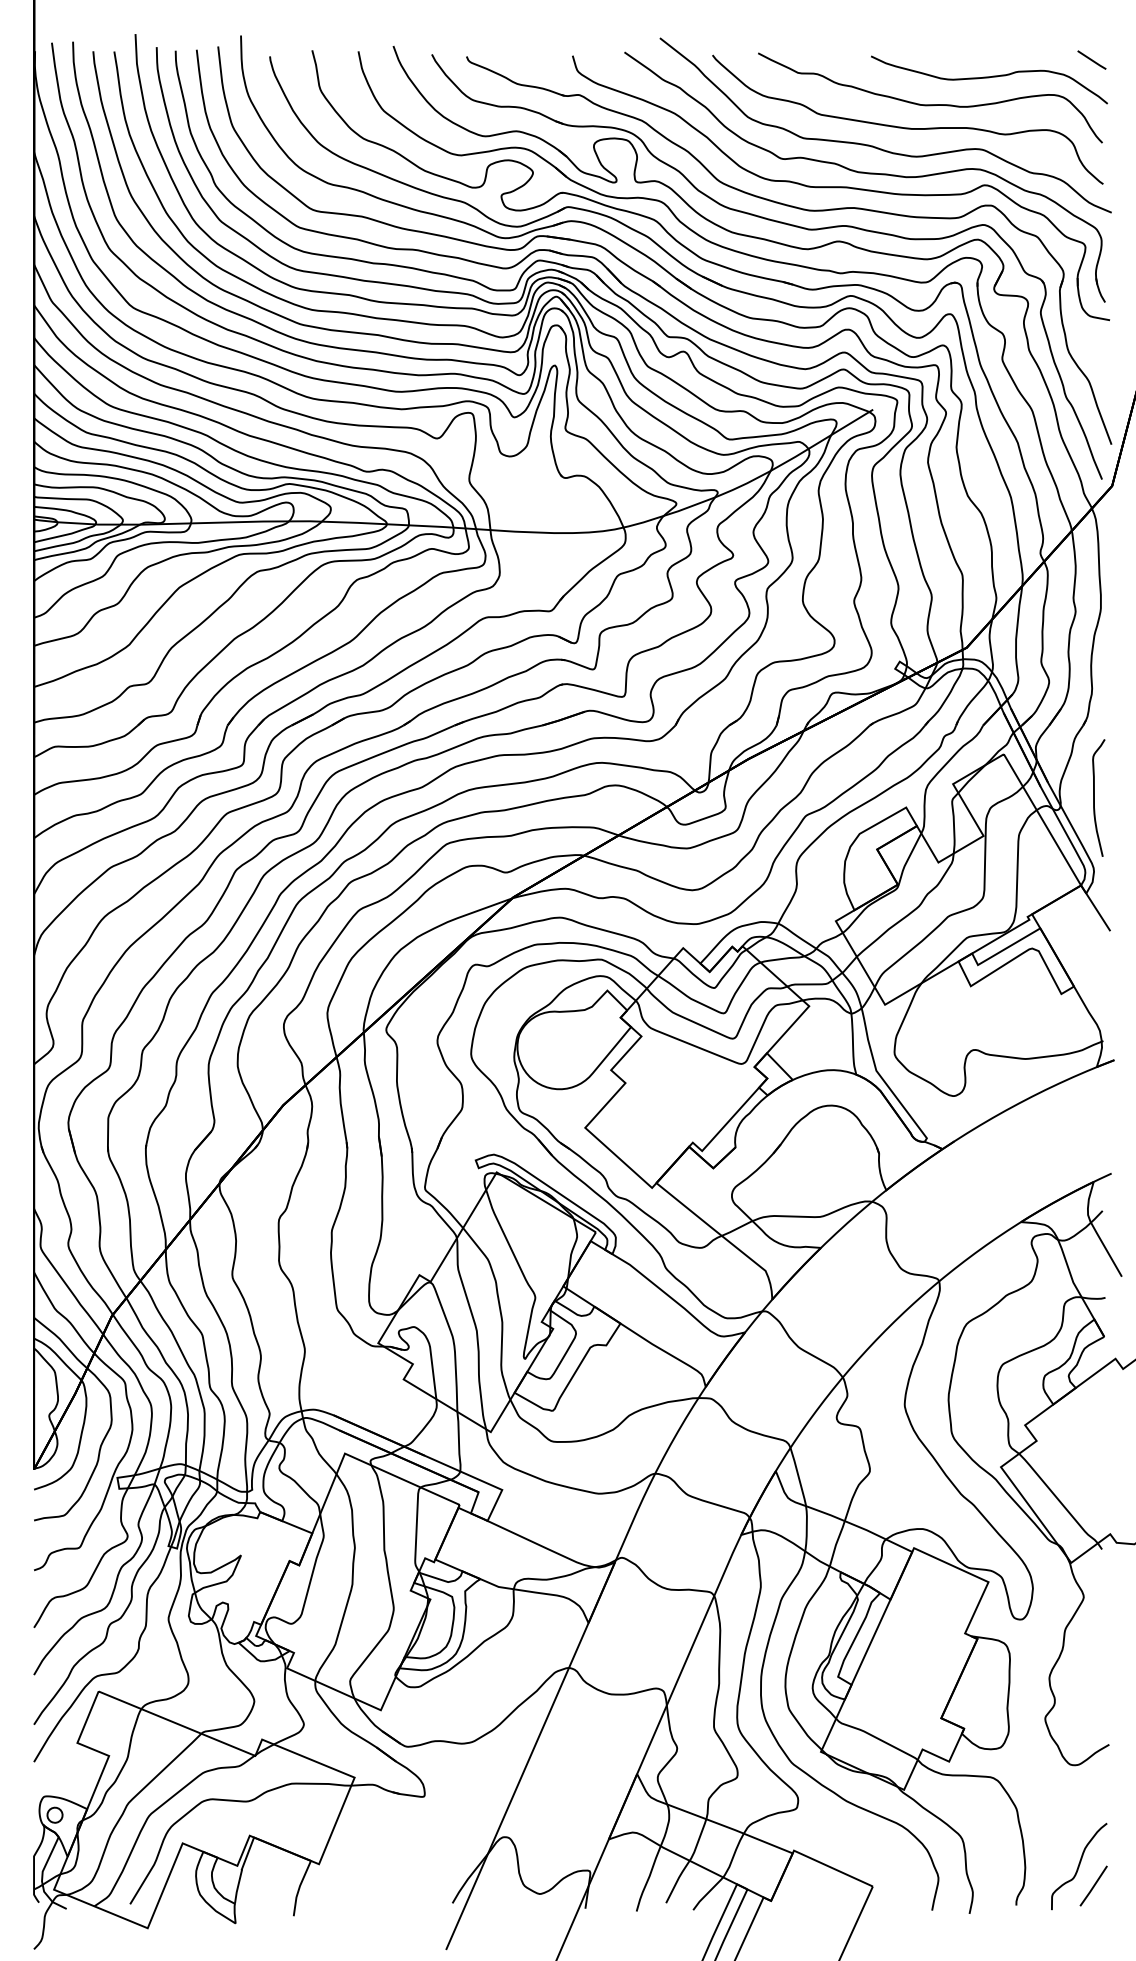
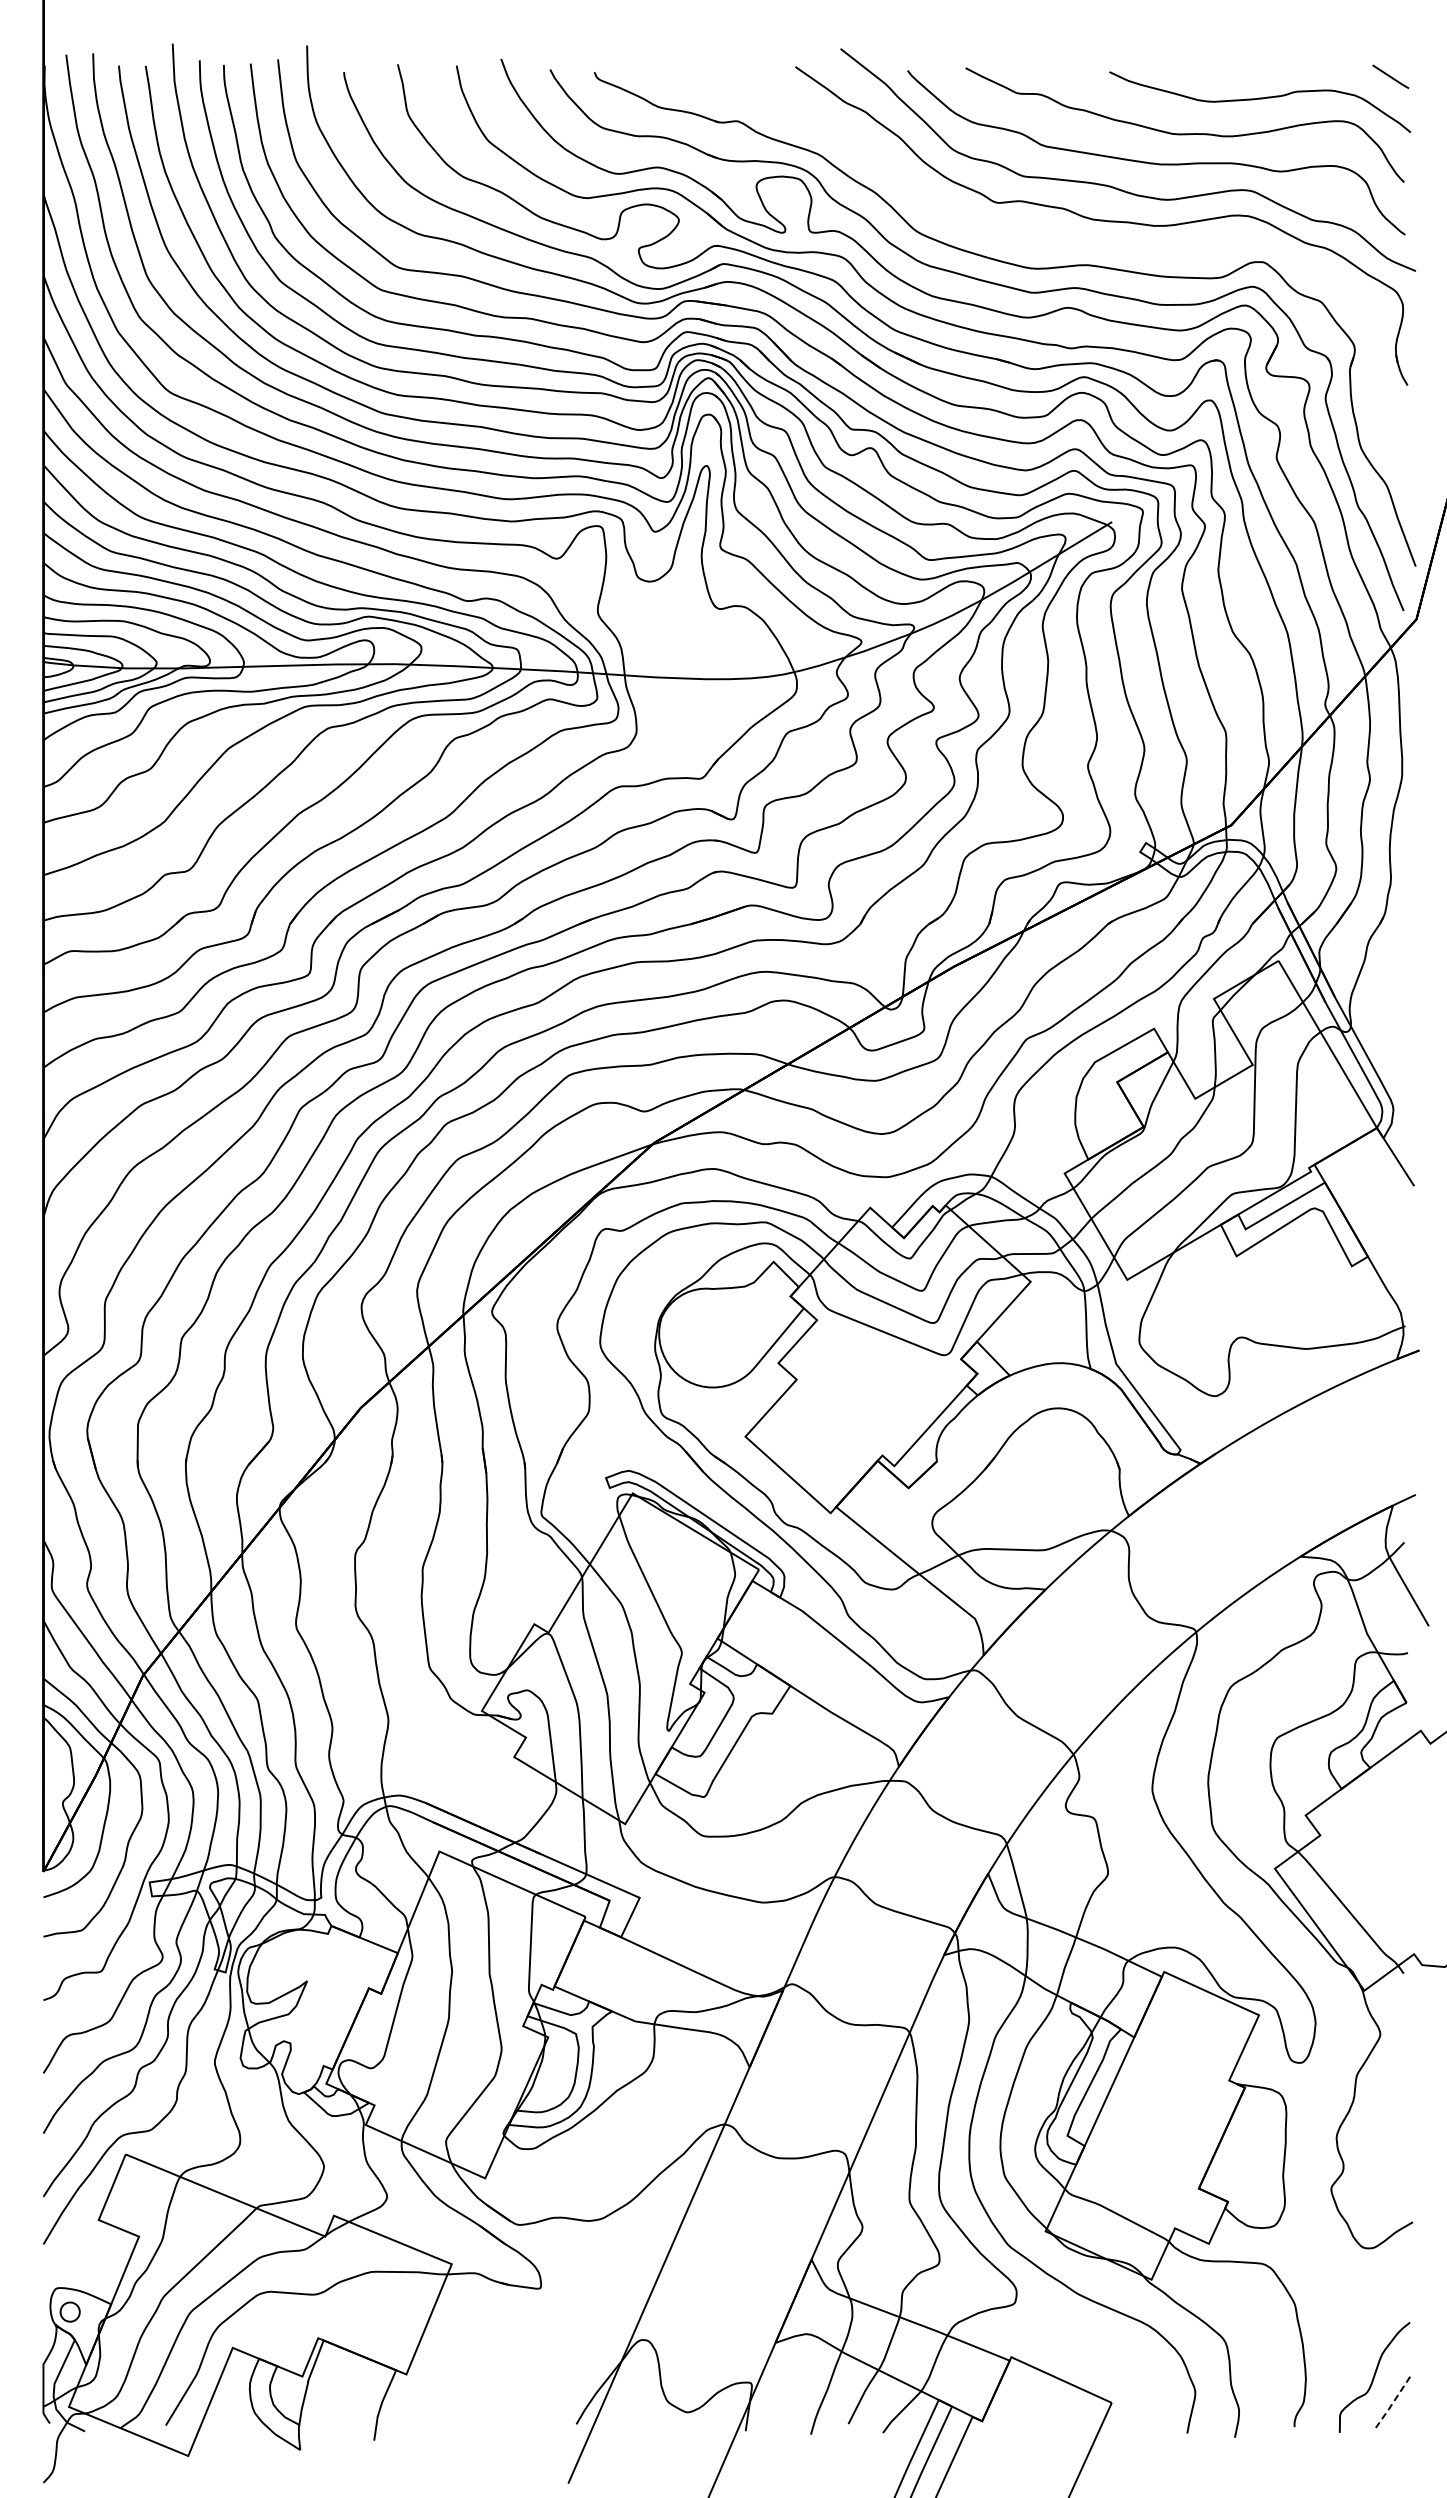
part: (840, 187) -> (1070, 239), removed
curve: (1094, 797) -> (1394, 1016), removed
line: (1093, 1887) -> (1392, 2403), solid -> dashed

